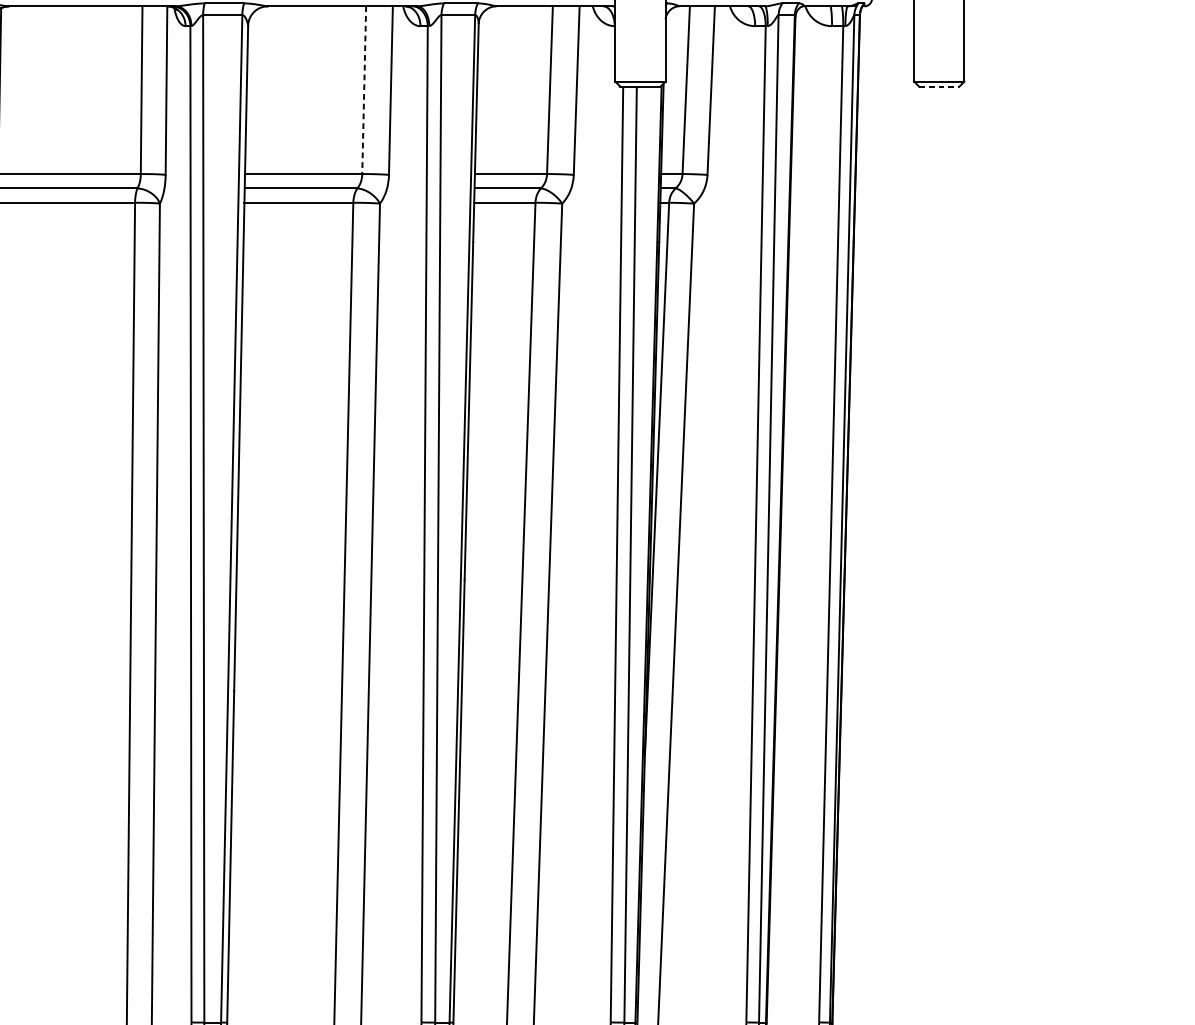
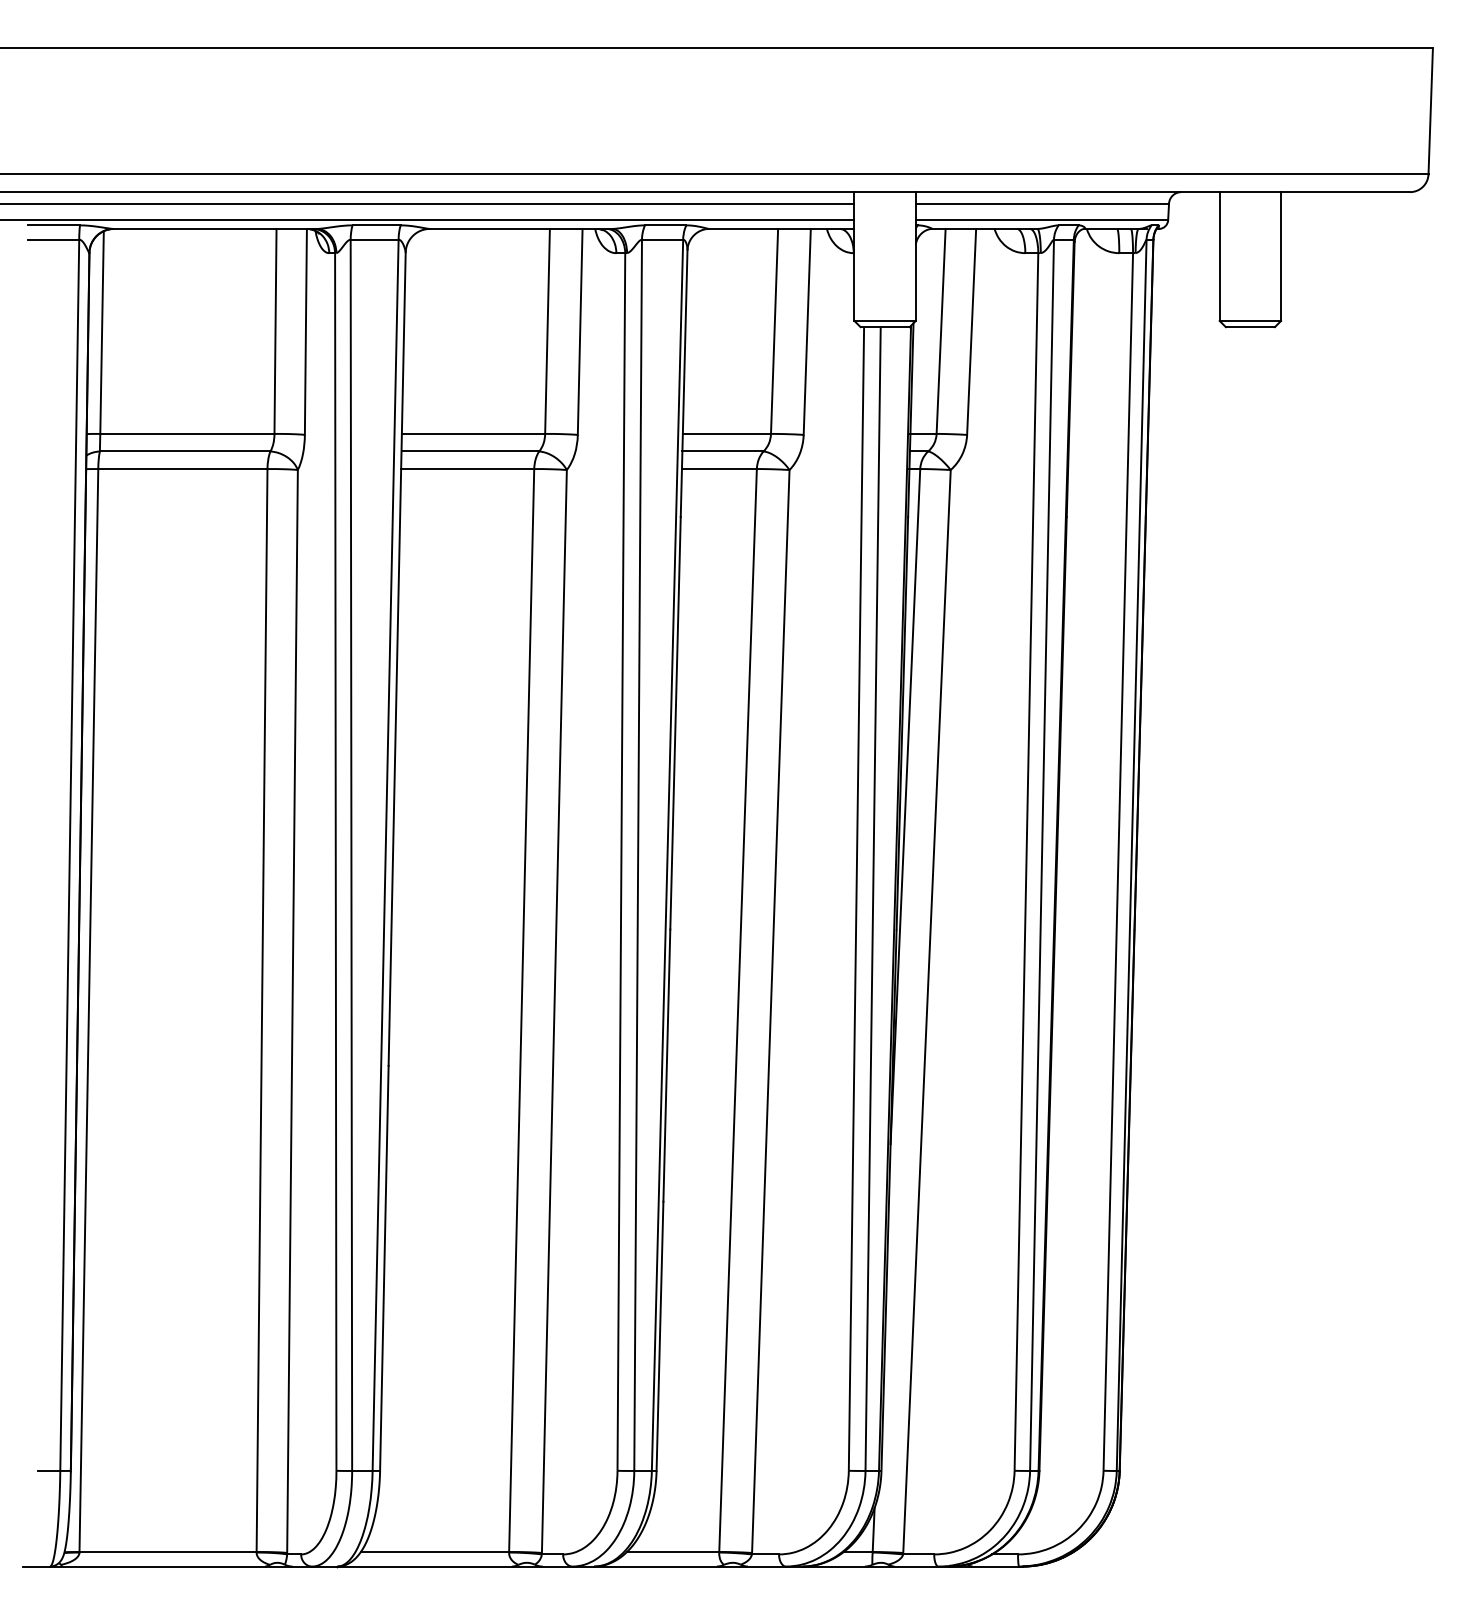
line: (939, 86) -> (1250, 327), dashed -> solid
line: (364, 90) -> (547, 331), dashed -> solid

